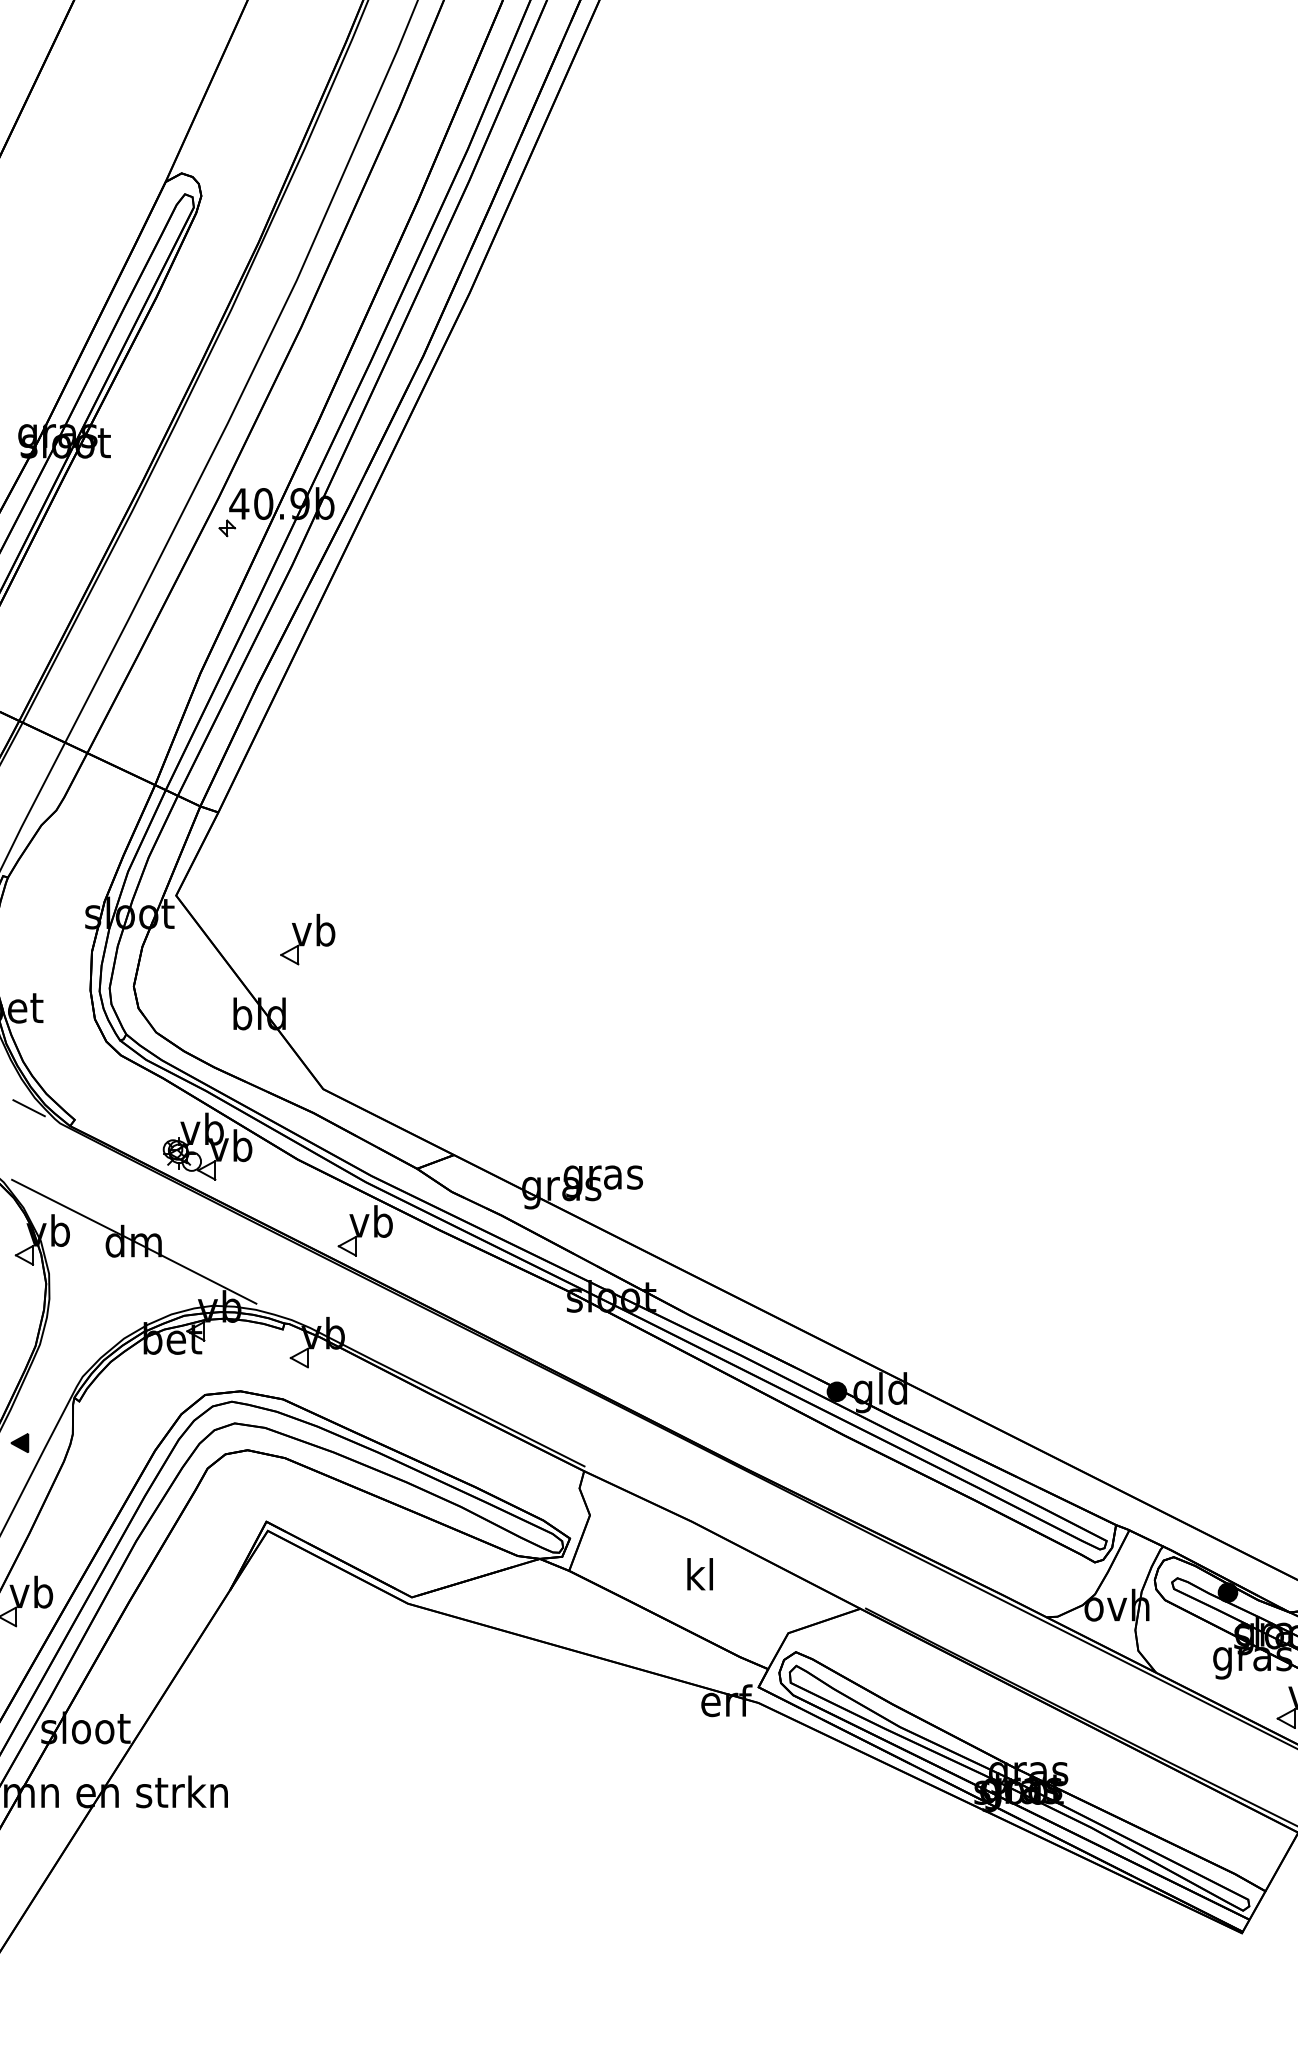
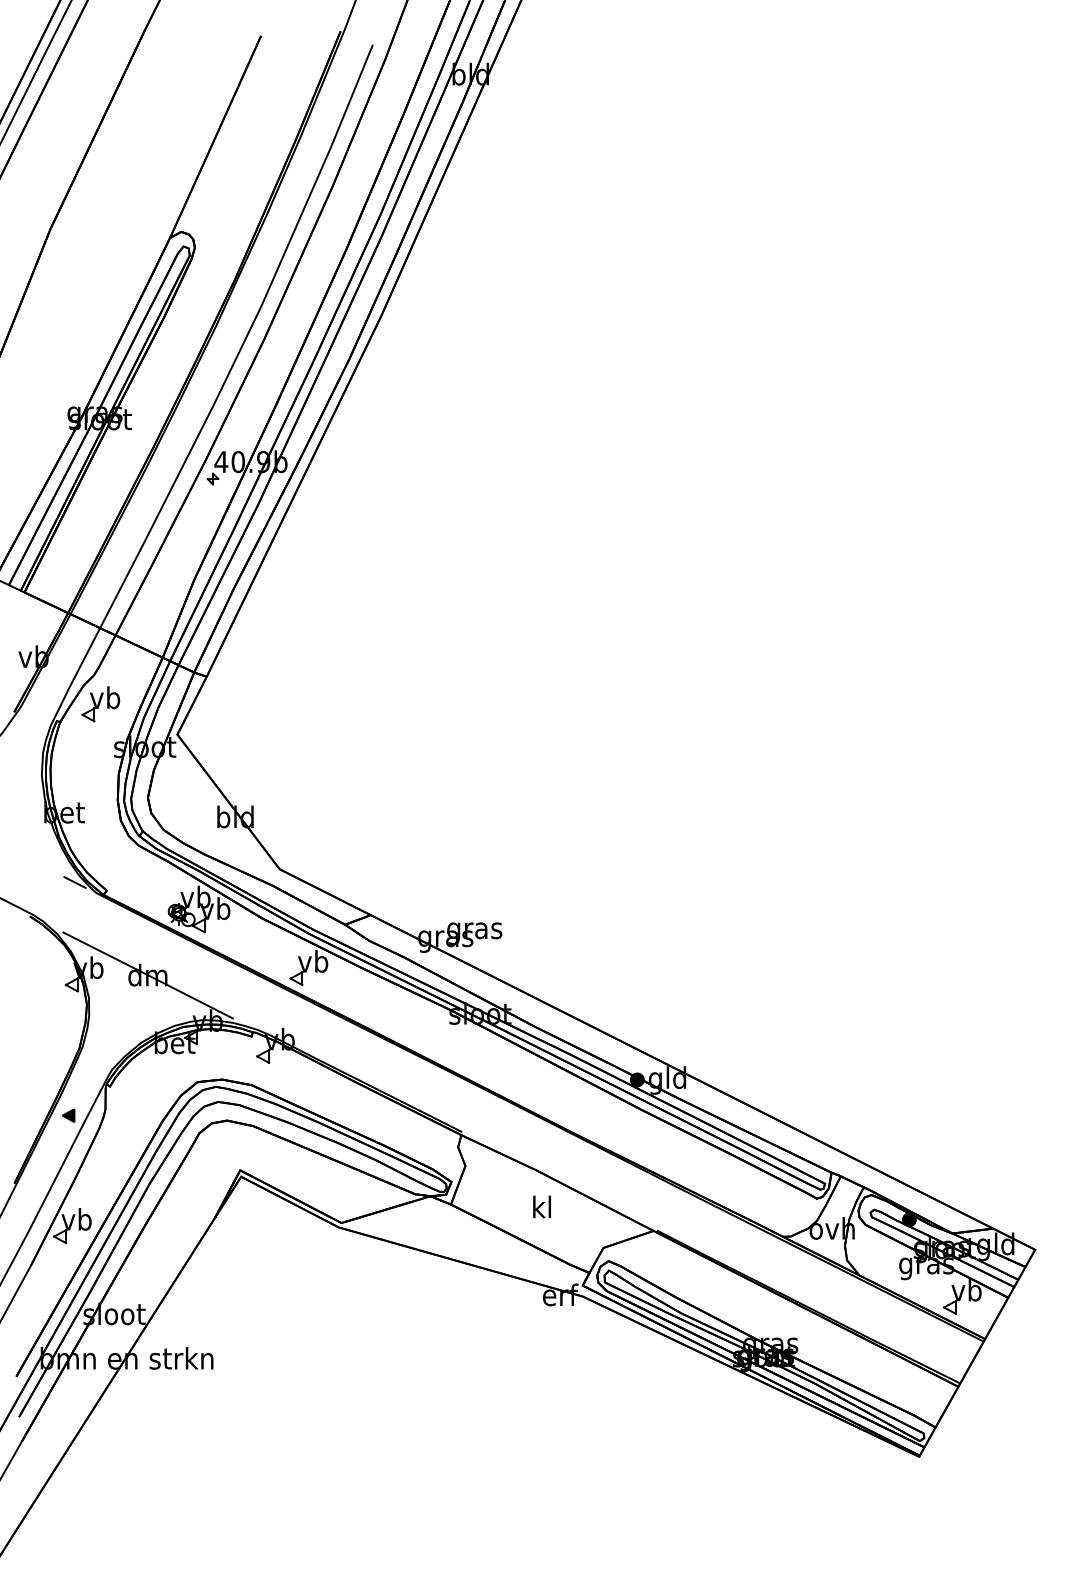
part: (307, 940) -> (100, 704), moved

